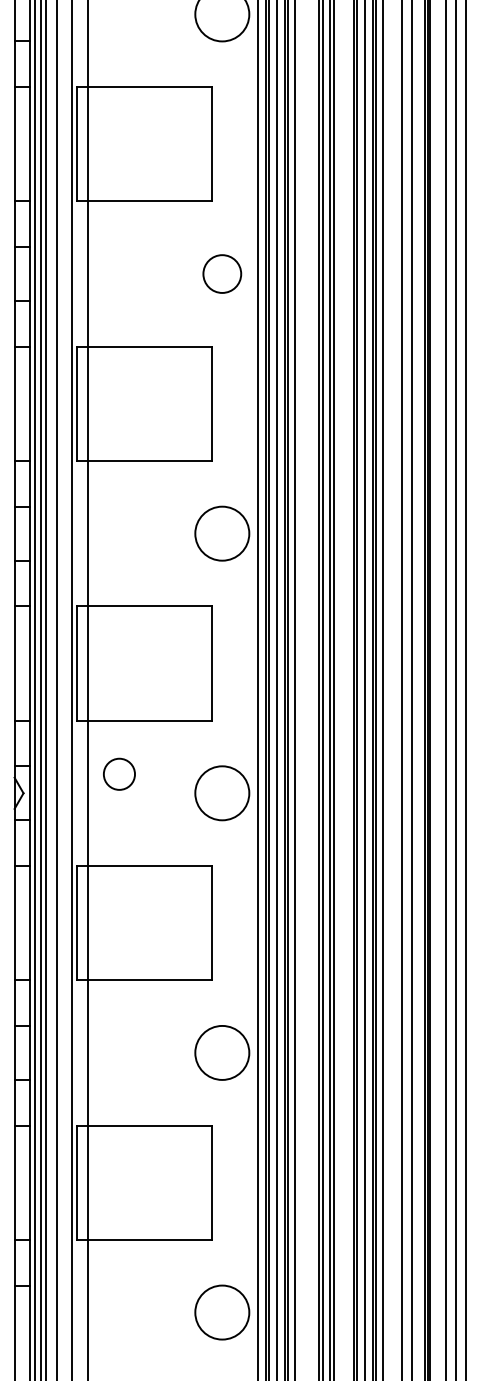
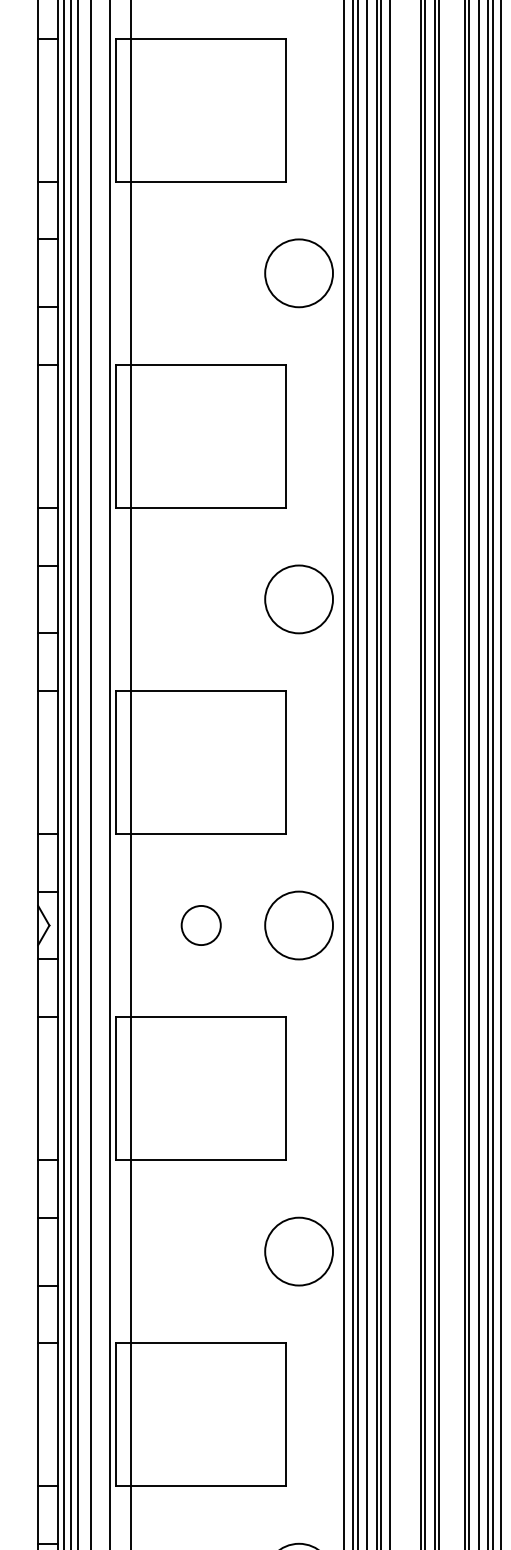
circle: (222, 274) -> (299, 273), size x1.43
circle: (119, 773) -> (201, 924), moved

